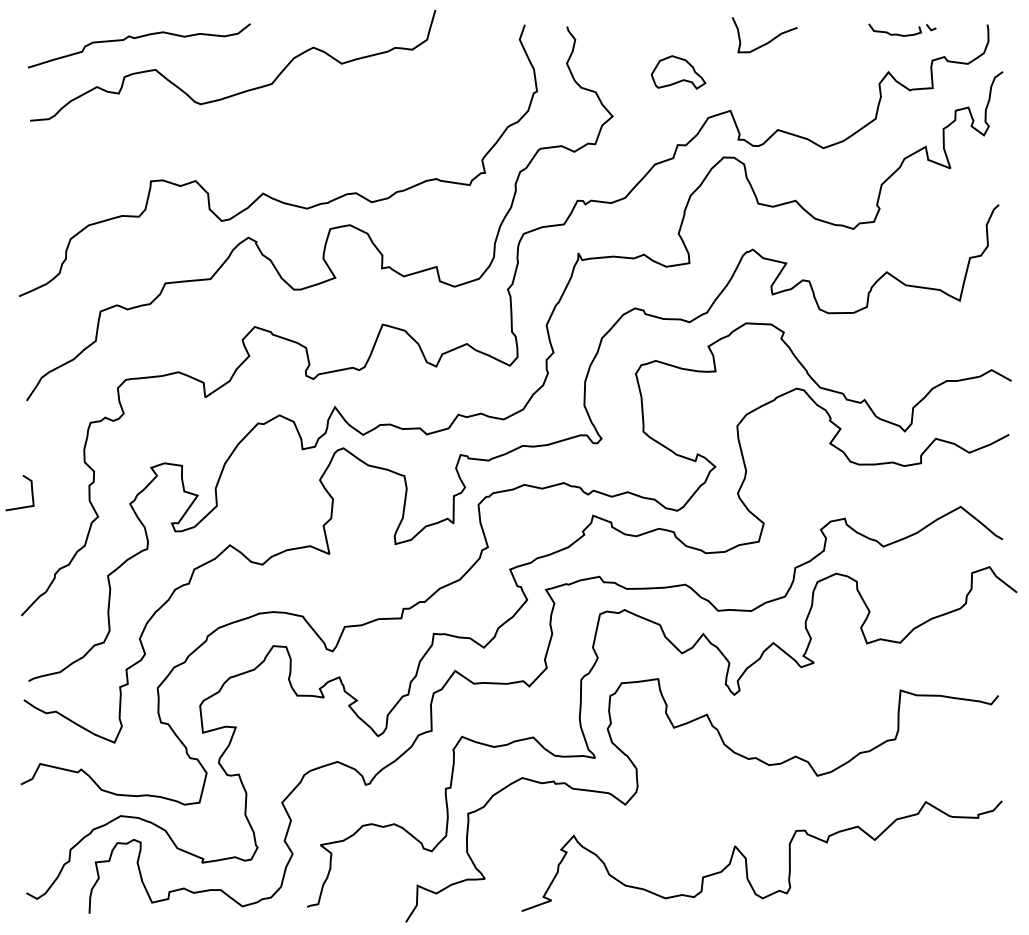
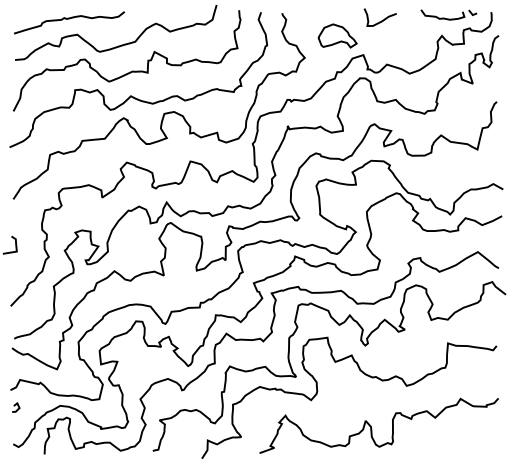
part: (901, 29) -> (448, 14), size x1.67
part: (678, 71) -> (337, 35), size x1.43
curve: (266, 141) -> (132, 70), added
line: (34, 817) -> (17, 406), added

